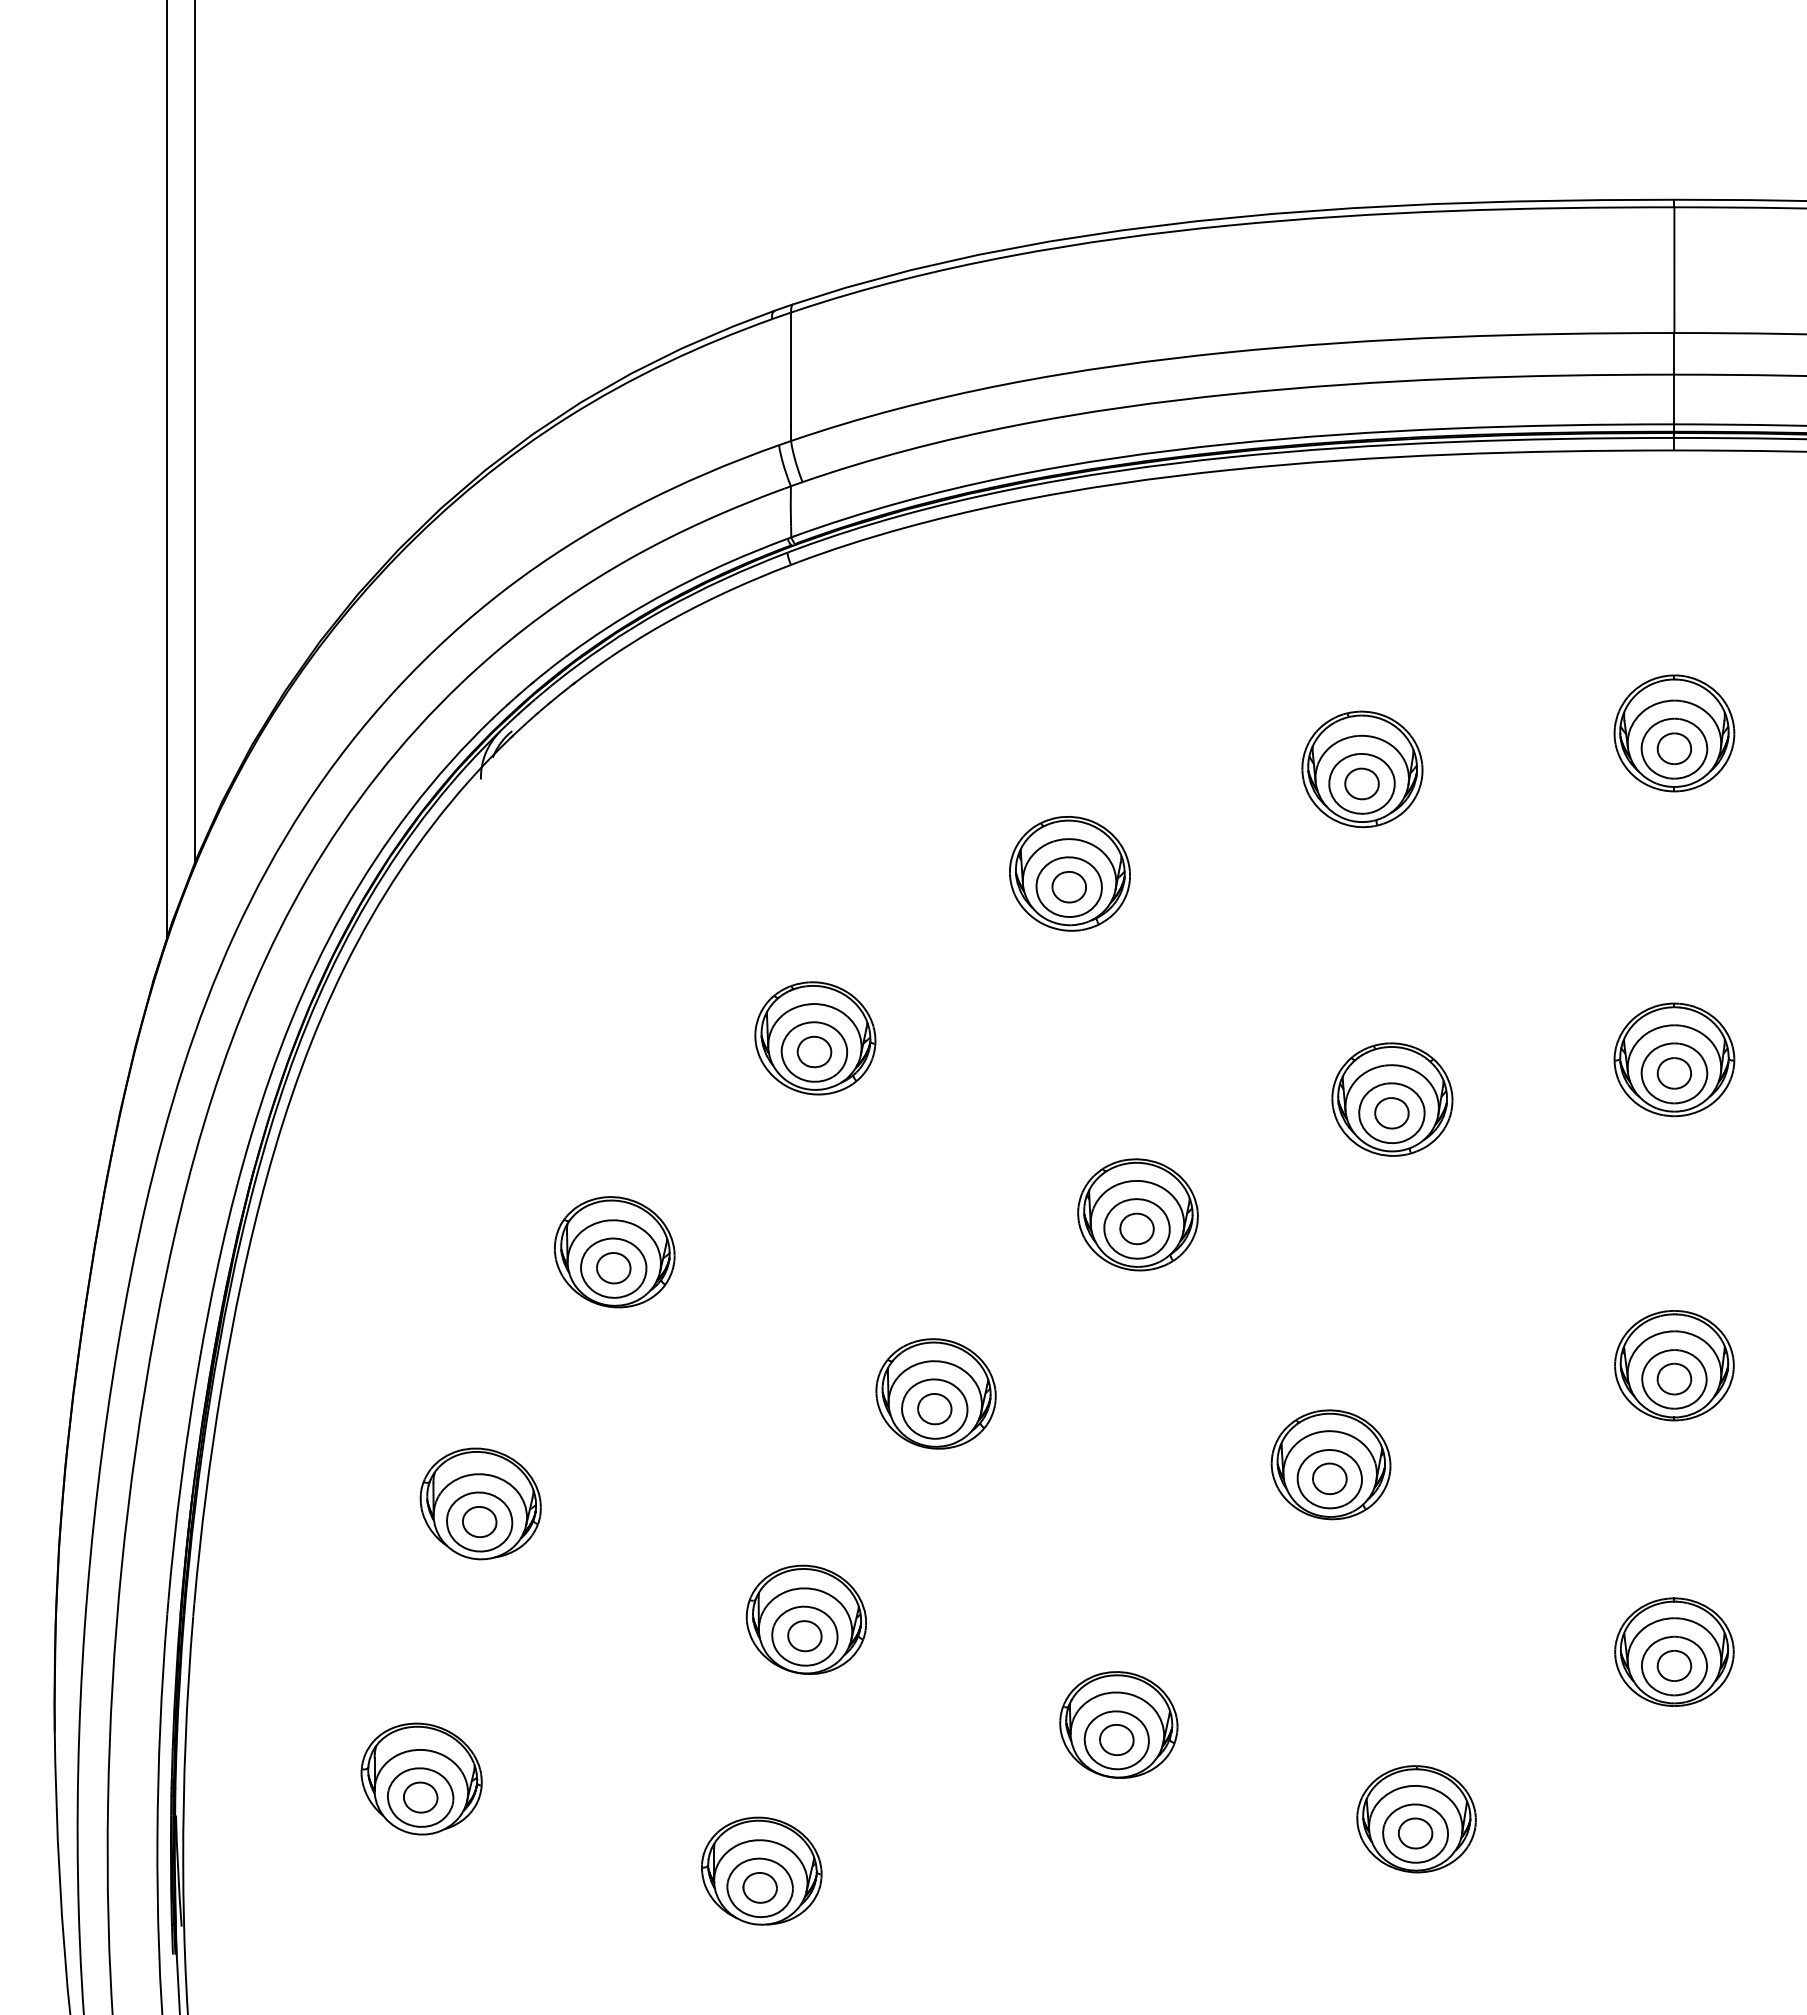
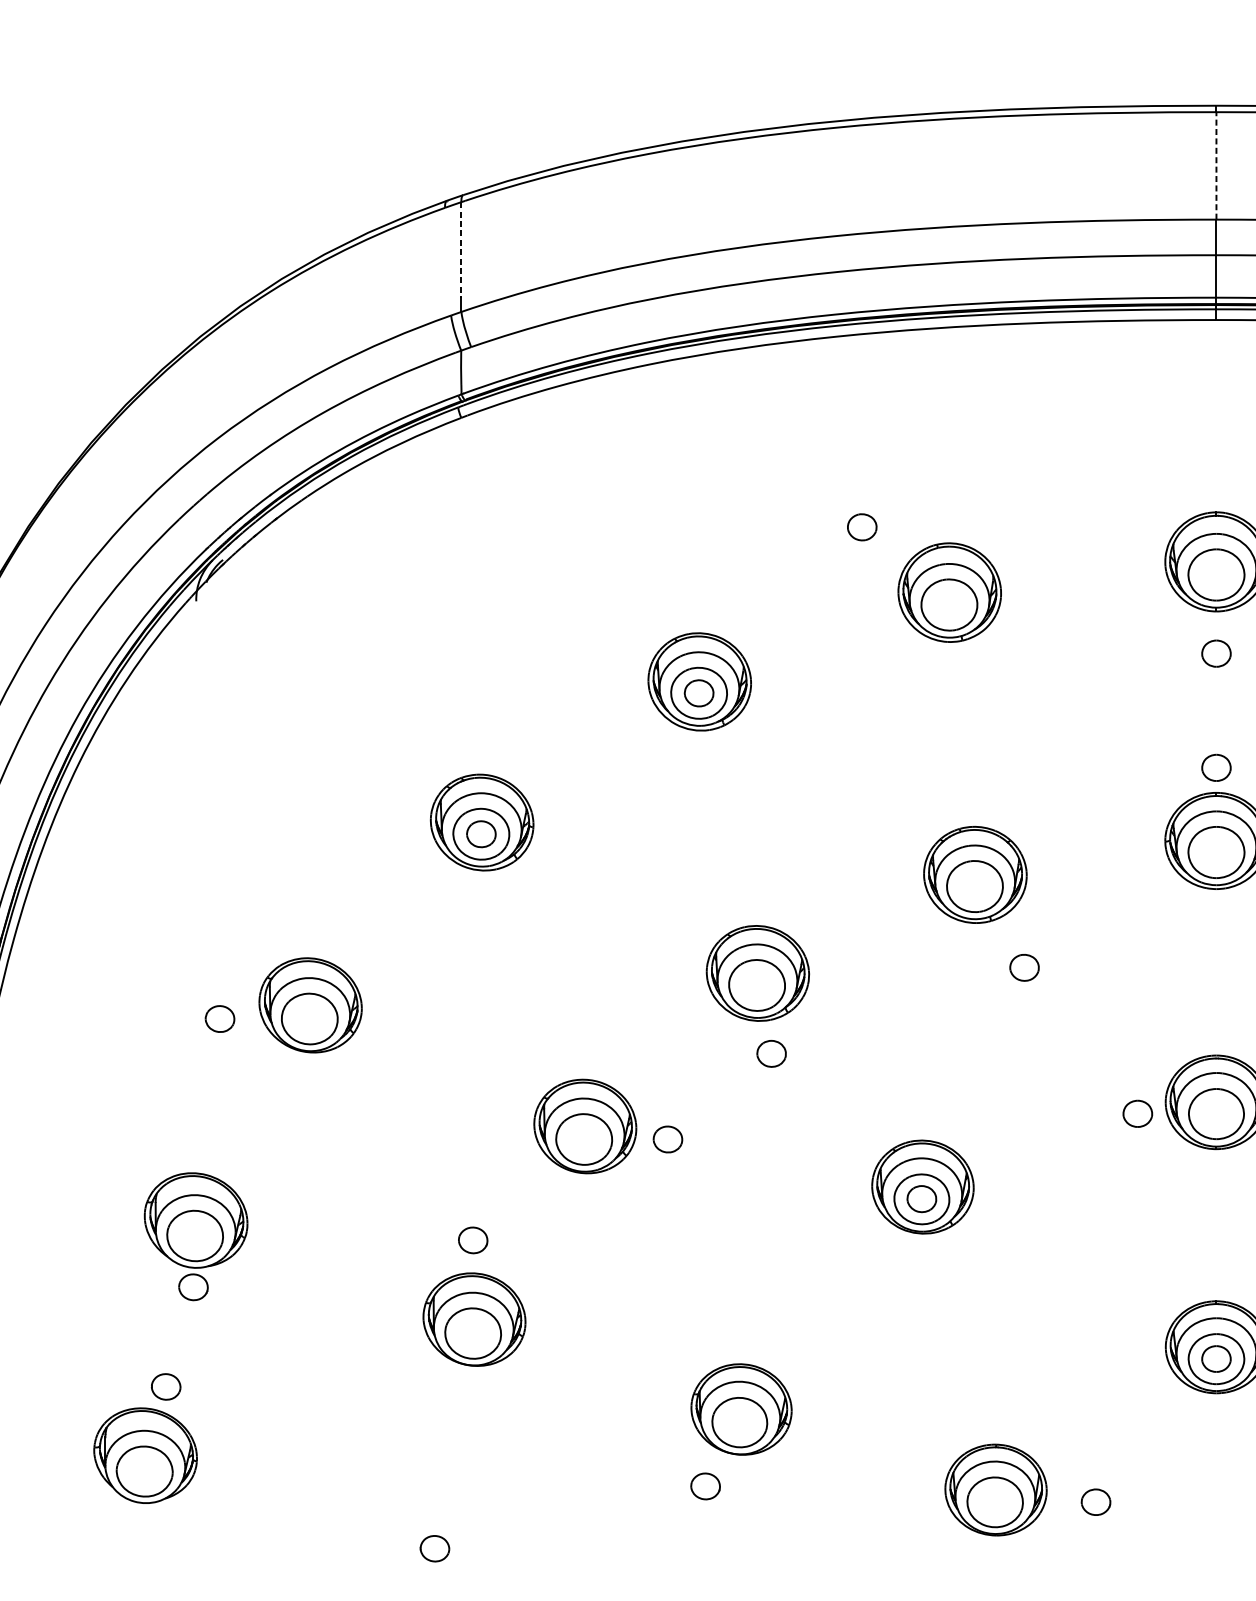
line: (1674, 270) -> (1216, 166), solid -> dashed
line: (791, 369) -> (461, 250), solid -> dashed
part: (1674, 748) -> (1216, 653), moved
part: (1361, 783) -> (861, 526), moved
part: (1673, 1073) -> (1215, 767), moved
part: (1391, 1113) -> (1024, 968), moved
part: (1136, 1228) -> (771, 1053), moved
part: (613, 1268) -> (219, 1019), moved
part: (1674, 1378) -> (1137, 1113), moved
part: (934, 1409) -> (667, 1139), moved
part: (479, 1522) -> (193, 1287), moved
part: (804, 1636) -> (472, 1240), moved
part: (1116, 1740) -> (705, 1486), moved
part: (420, 1797) -> (165, 1386), moved
part: (1415, 1833) -> (1095, 1502), moved
part: (761, 1870) -> (436, 1533), removed

